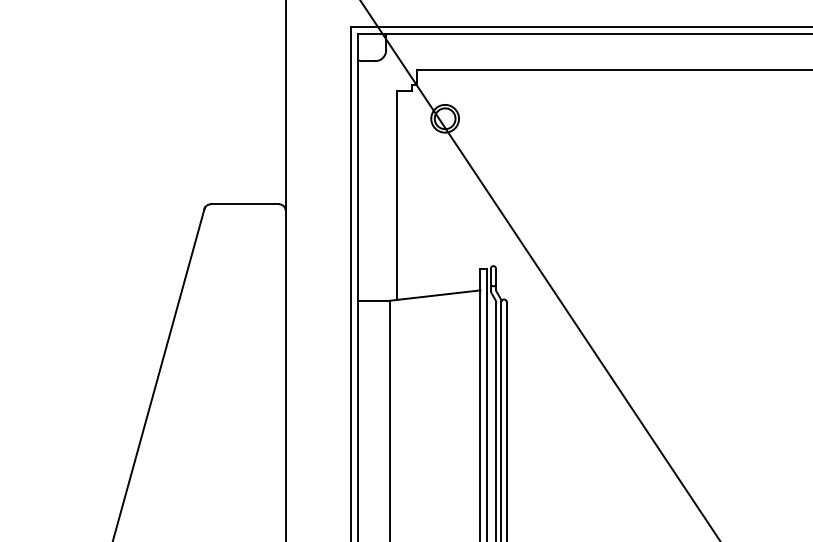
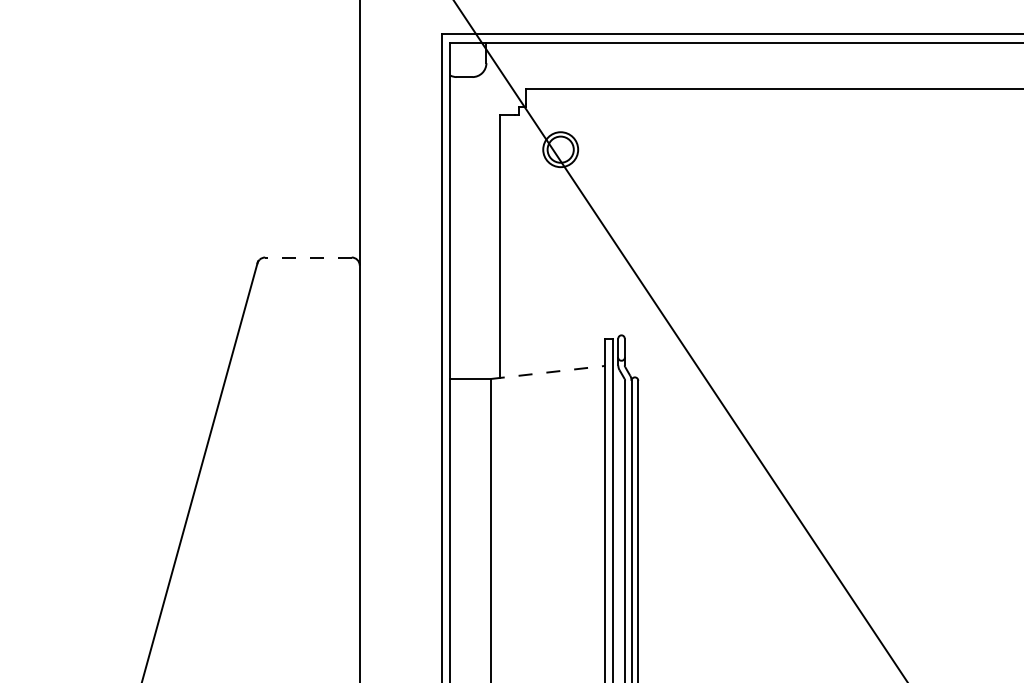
line: (244, 204) -> (307, 257), solid -> dashed
line: (435, 295) -> (548, 372), solid -> dashed

